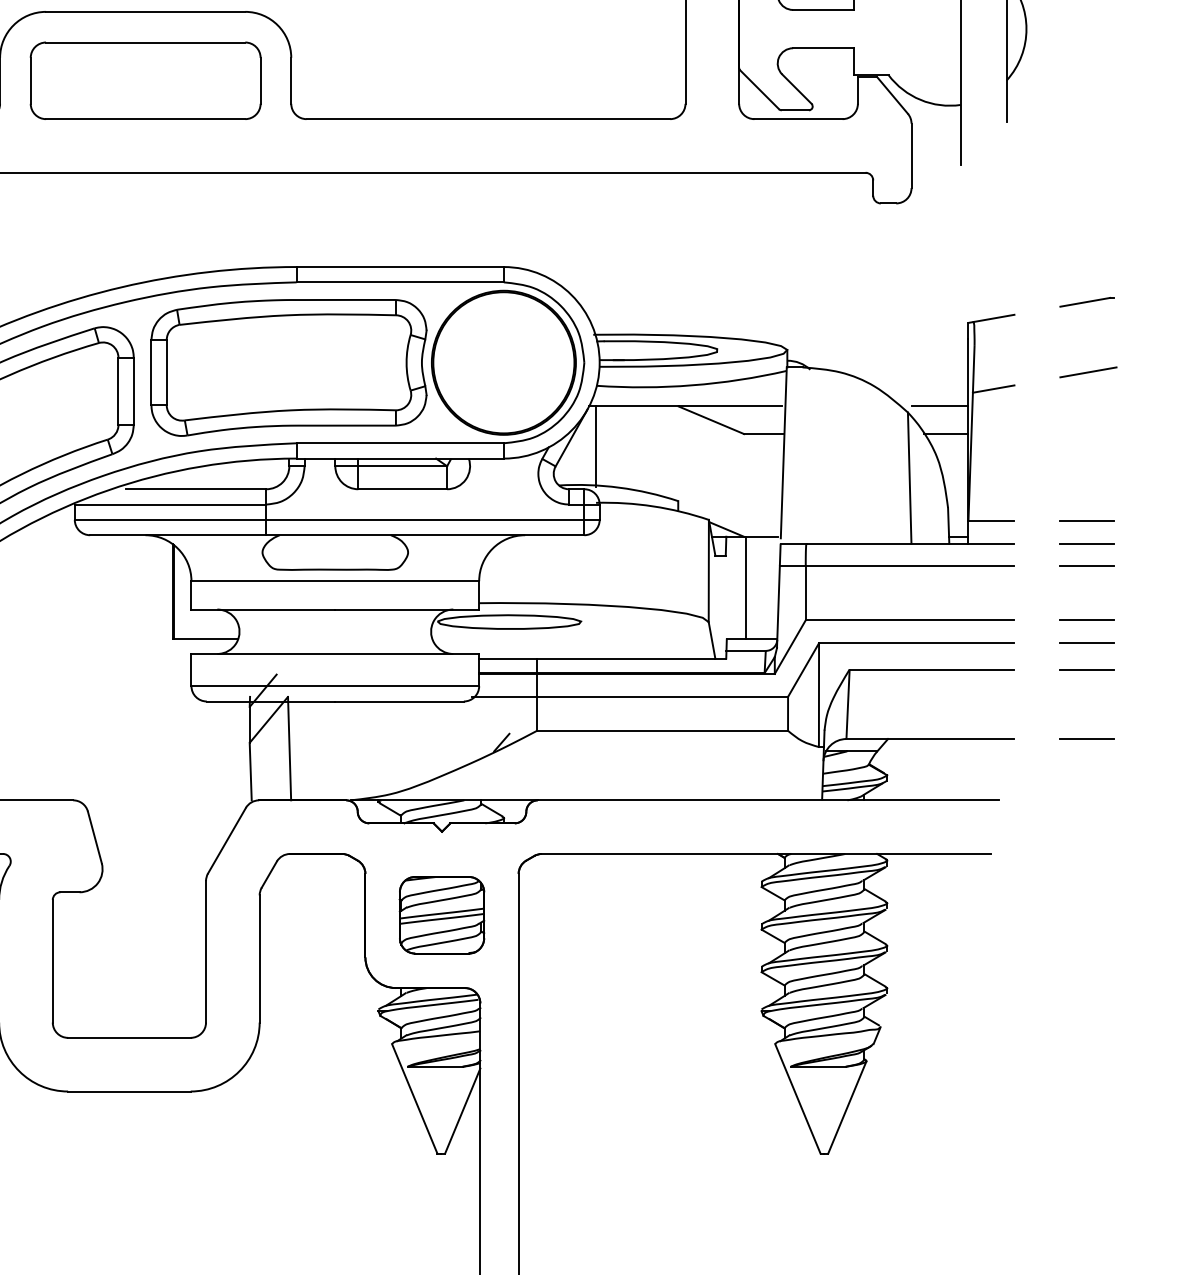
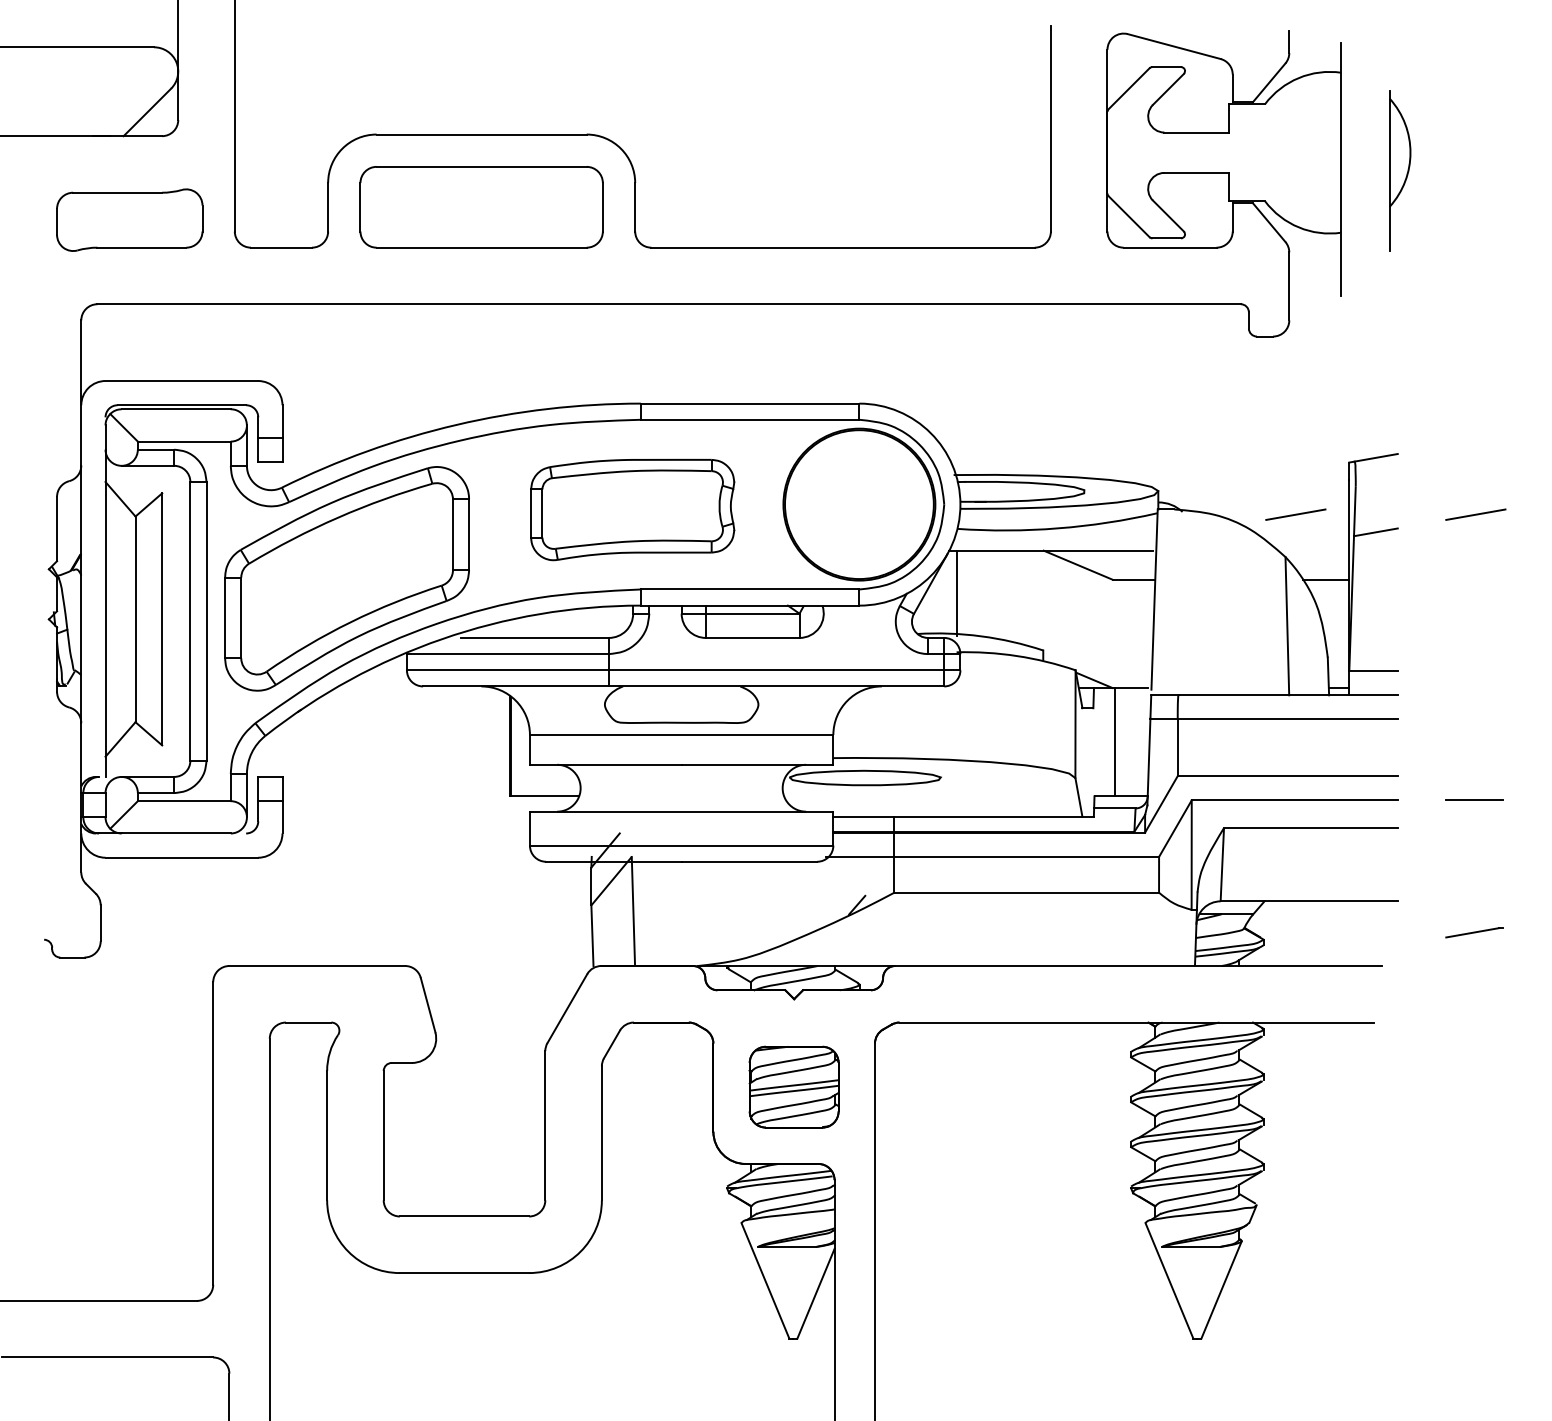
line: (1087, 302) -> (1474, 932), moved
part: (288, 367) -> (632, 509), size x0.7
line: (917, 372) -> (1295, 514), added
line: (940, 406) -> (1319, 550), removed
line: (1087, 521) -> (1474, 671), removed
line: (1087, 543) -> (1474, 695), removed
line: (1087, 565) -> (1474, 718), removed
line: (1087, 620) -> (1474, 776), removed
line: (1087, 669) -> (1474, 828), removed
line: (1087, 739) -> (1474, 901), removed

